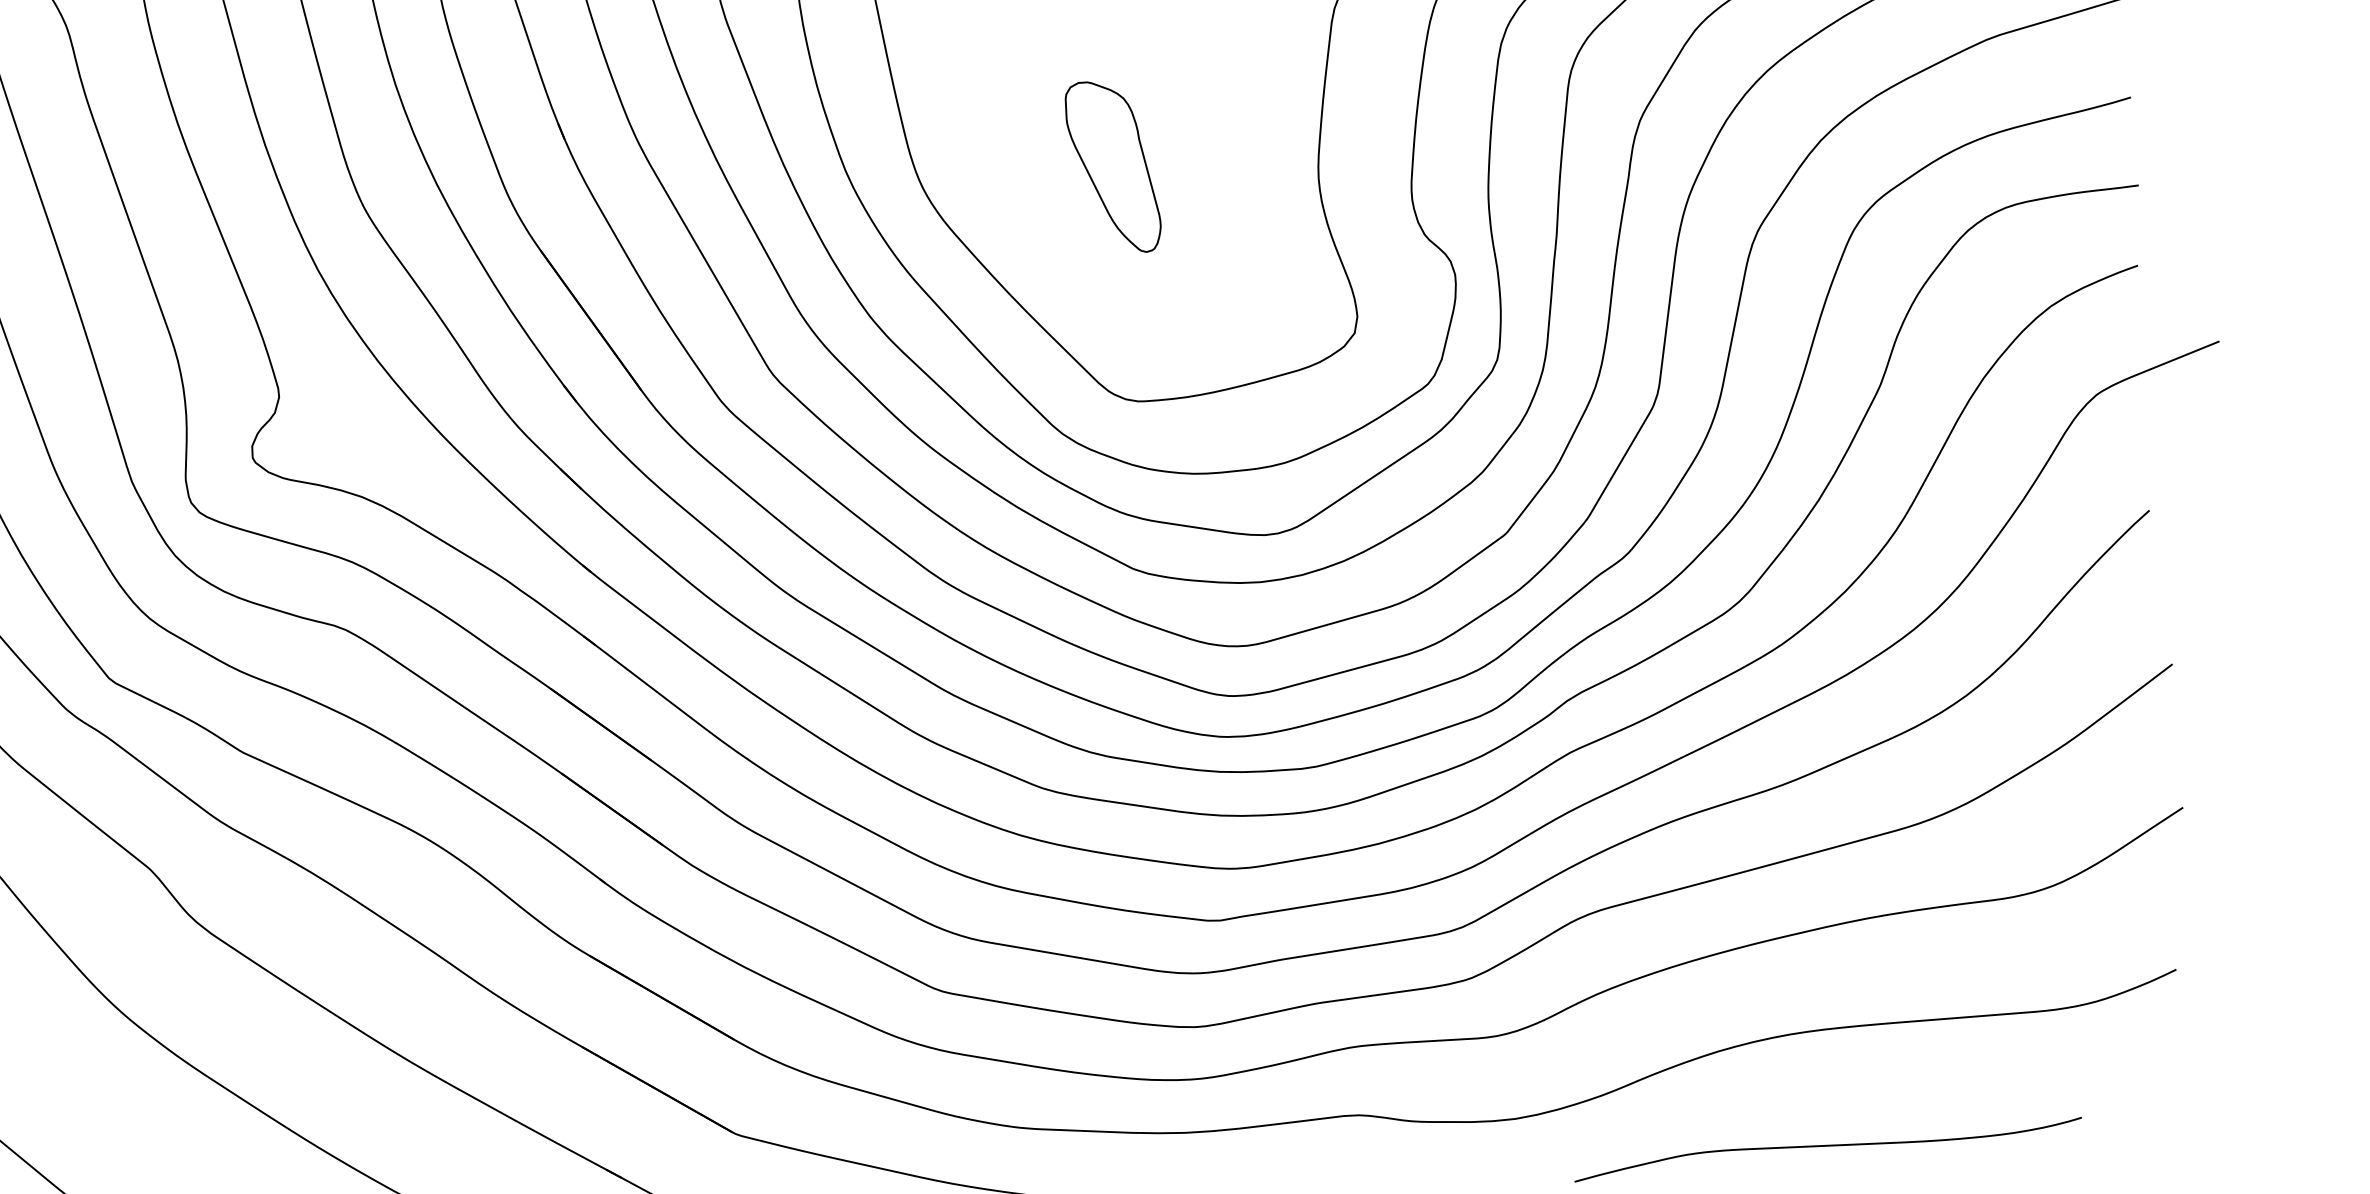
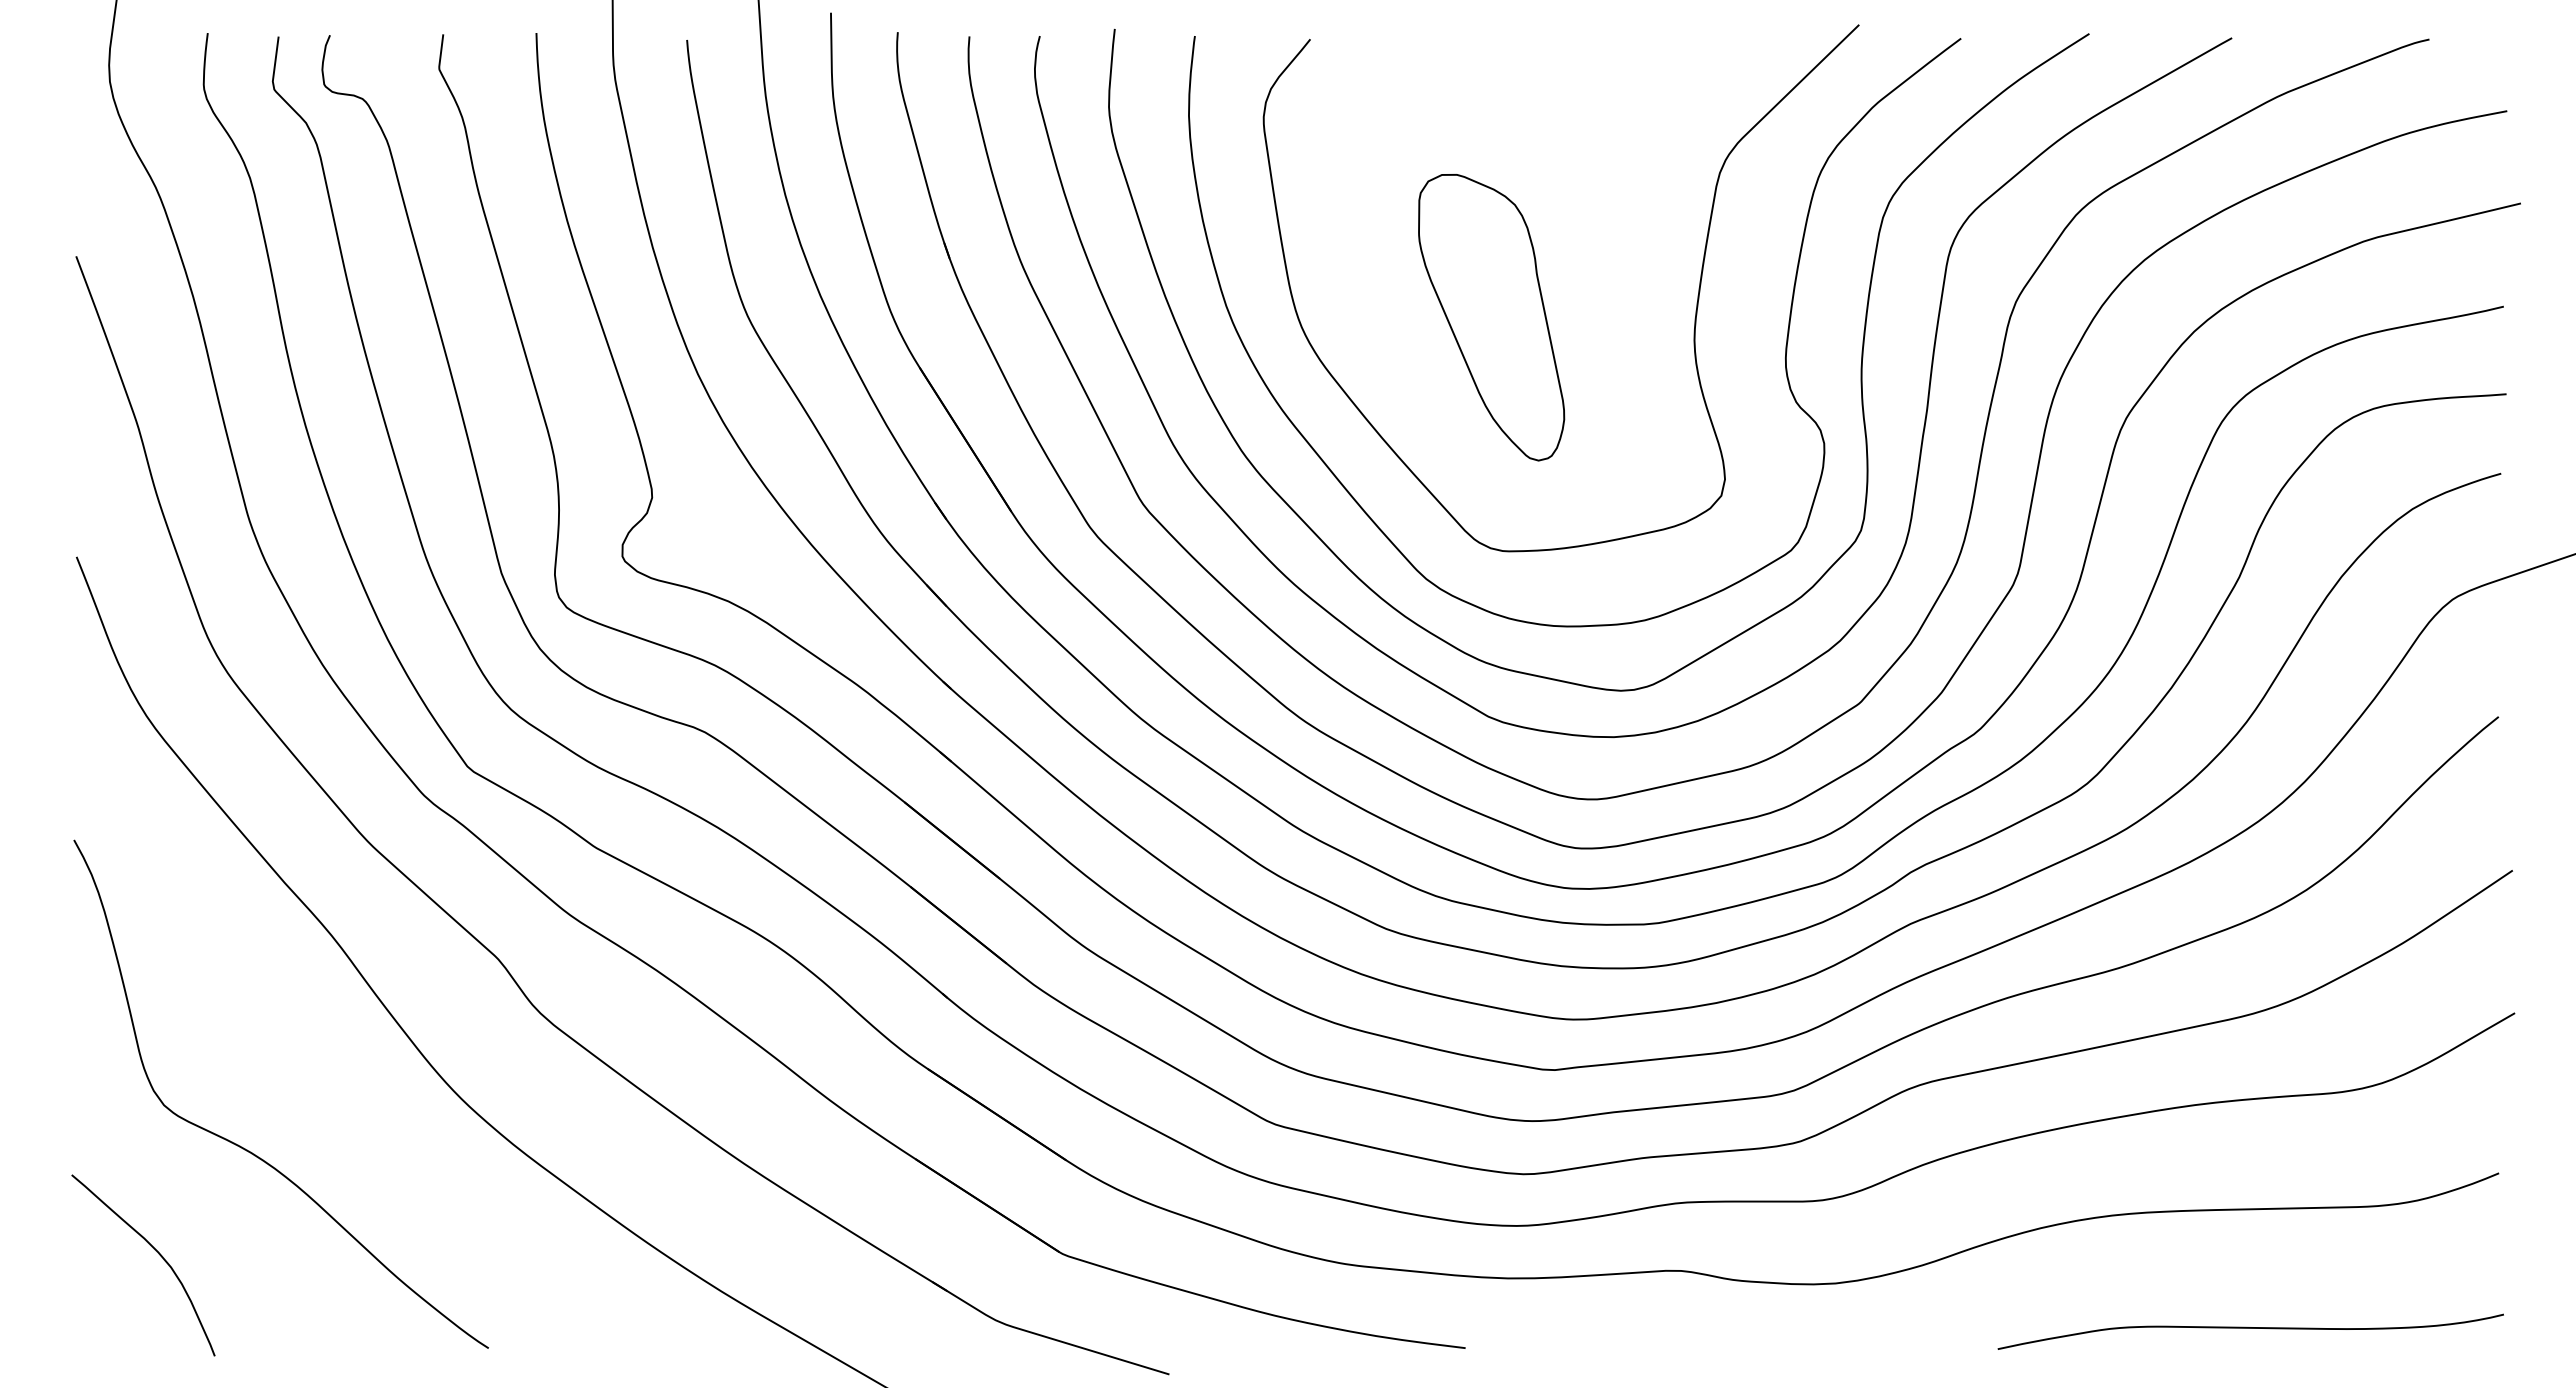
part: (1113, 167) -> (1491, 317), size x1.67
curve: (1827, 1146) -> (2250, 1328), moved

